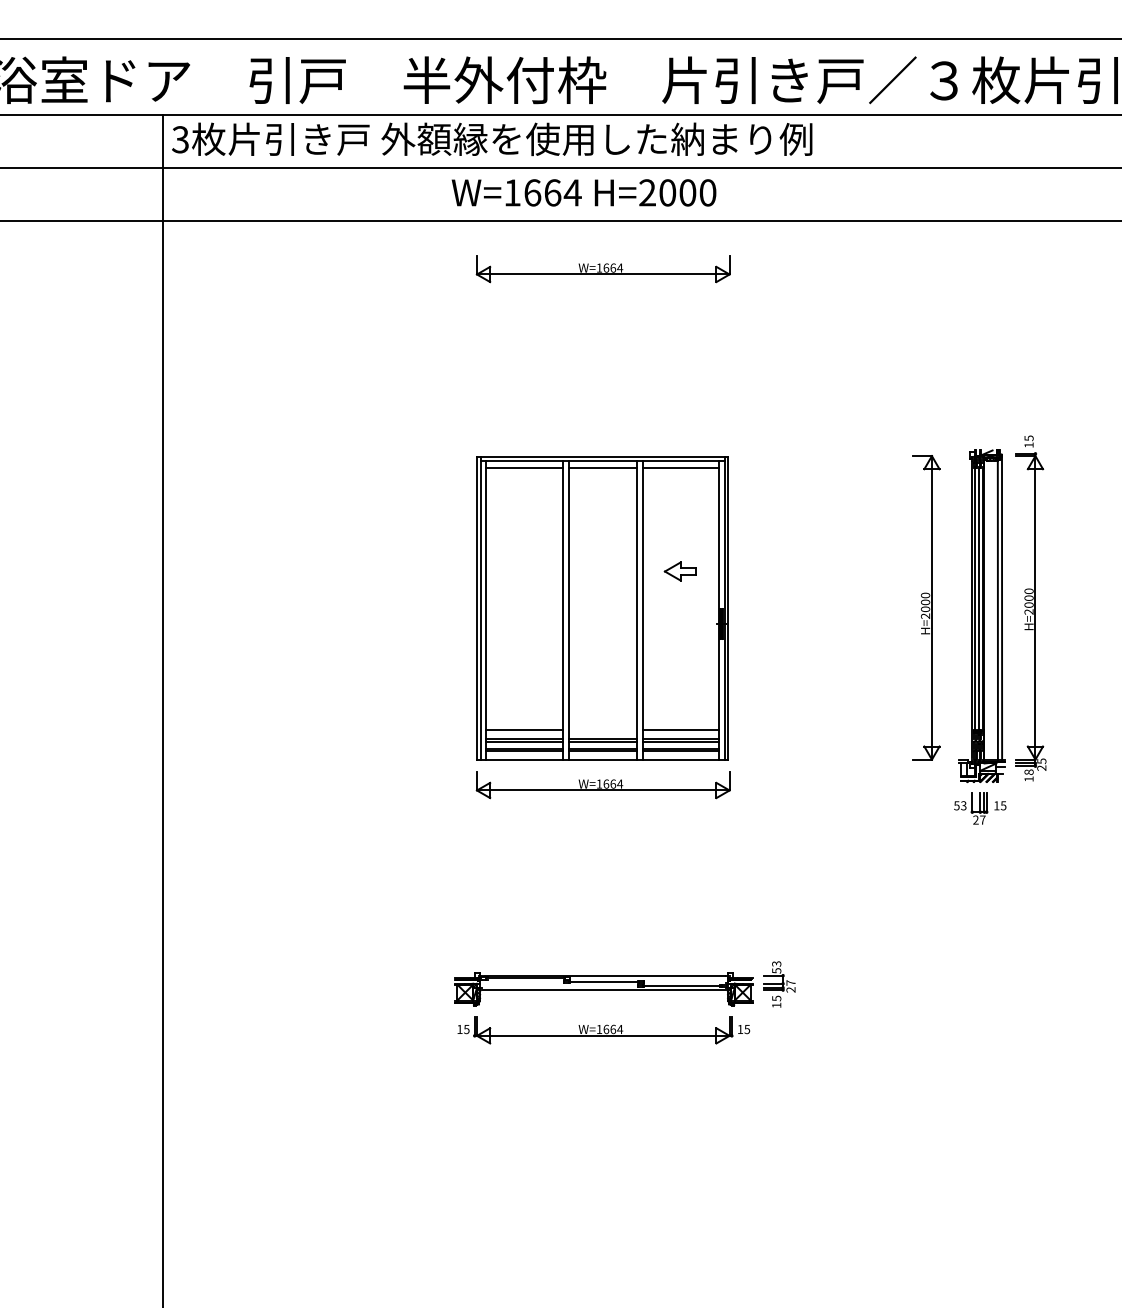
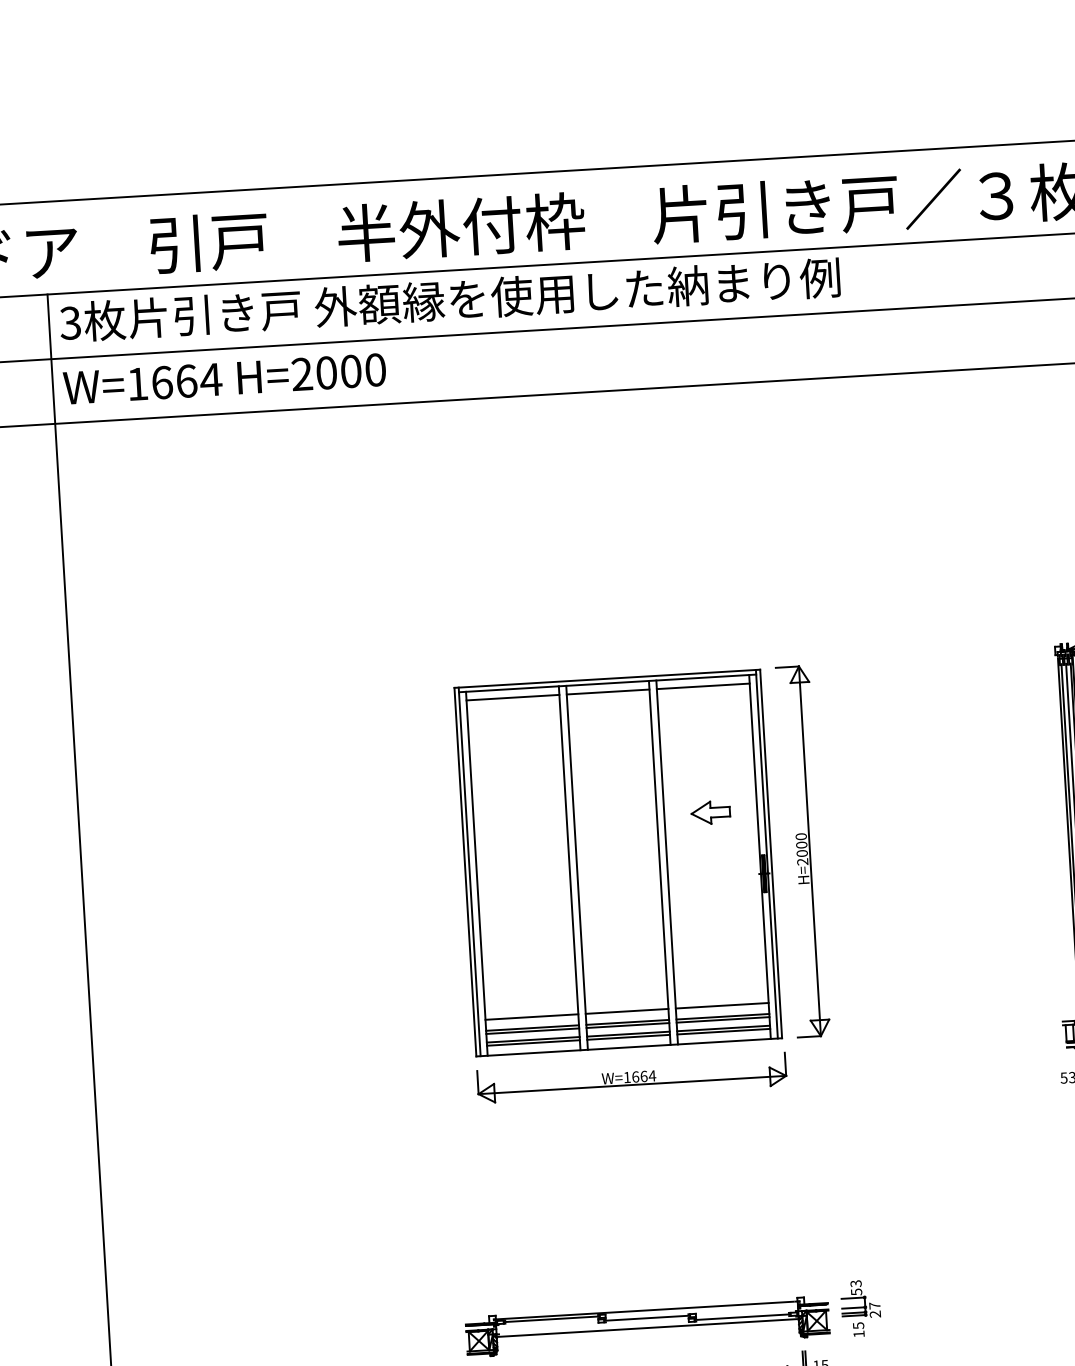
text: (583, 192) -> (224, 378), moved
part: (602, 269) -> (593, 450), removed
part: (926, 607) -> (803, 851), moved
line: (602, 730) -> (627, 1012), added

